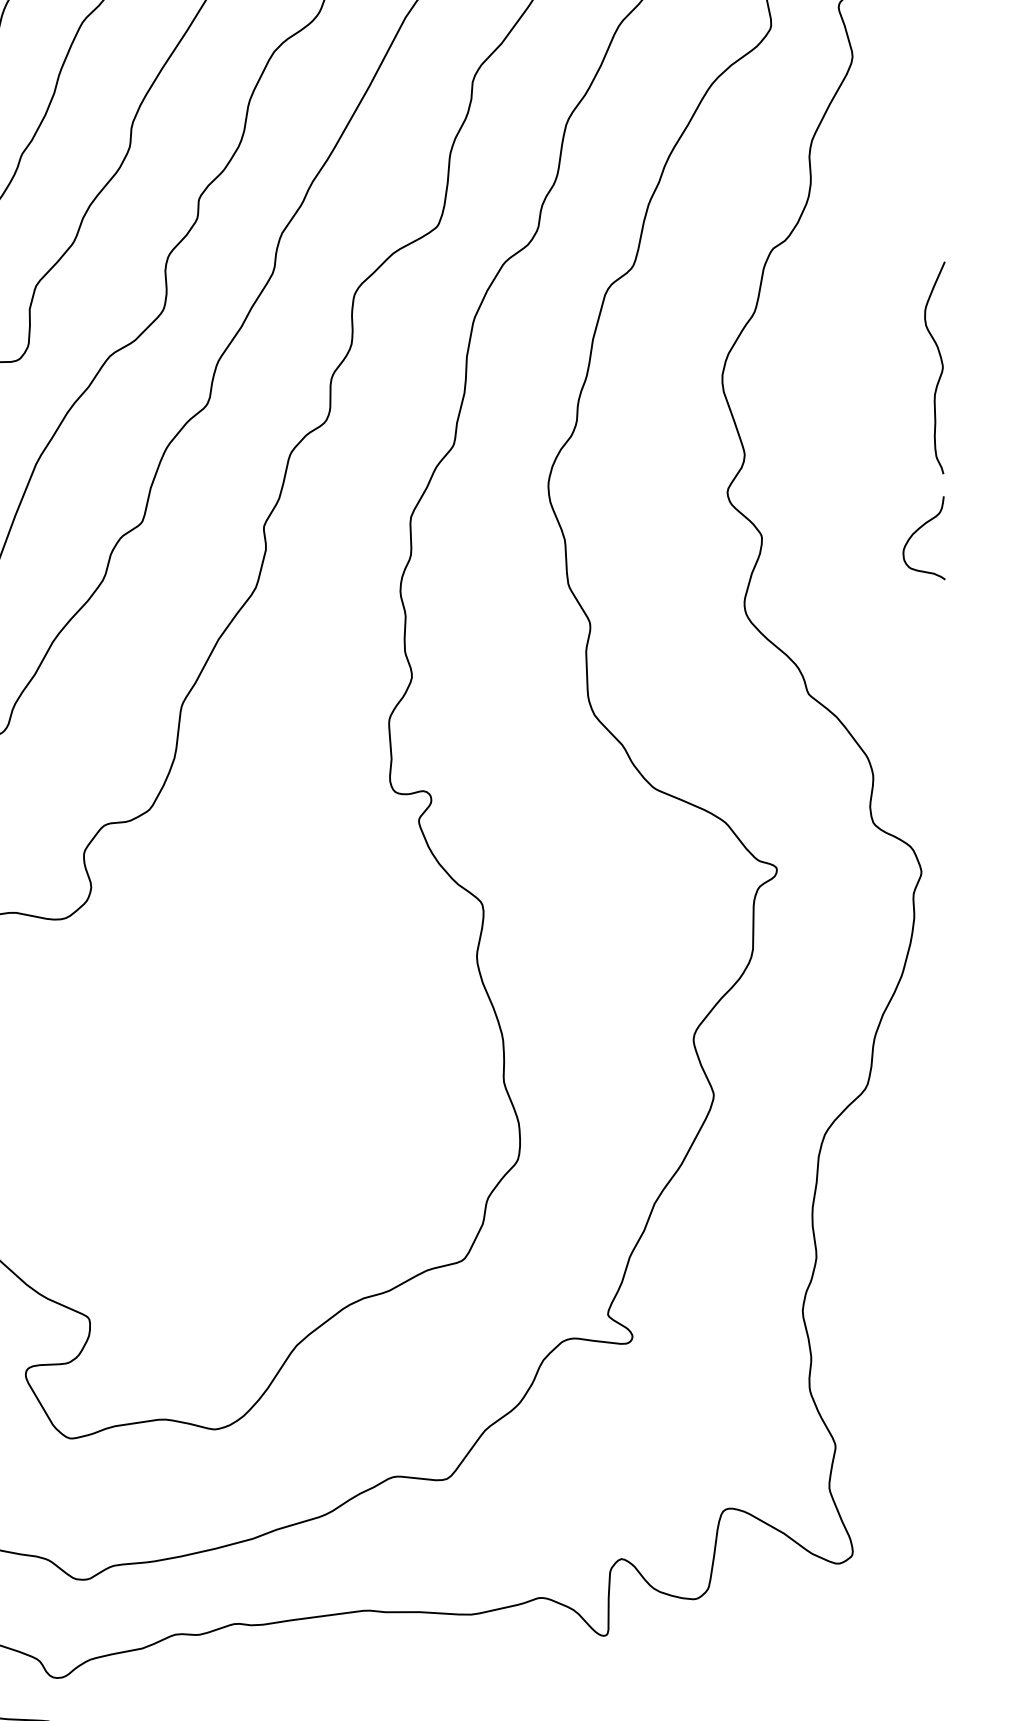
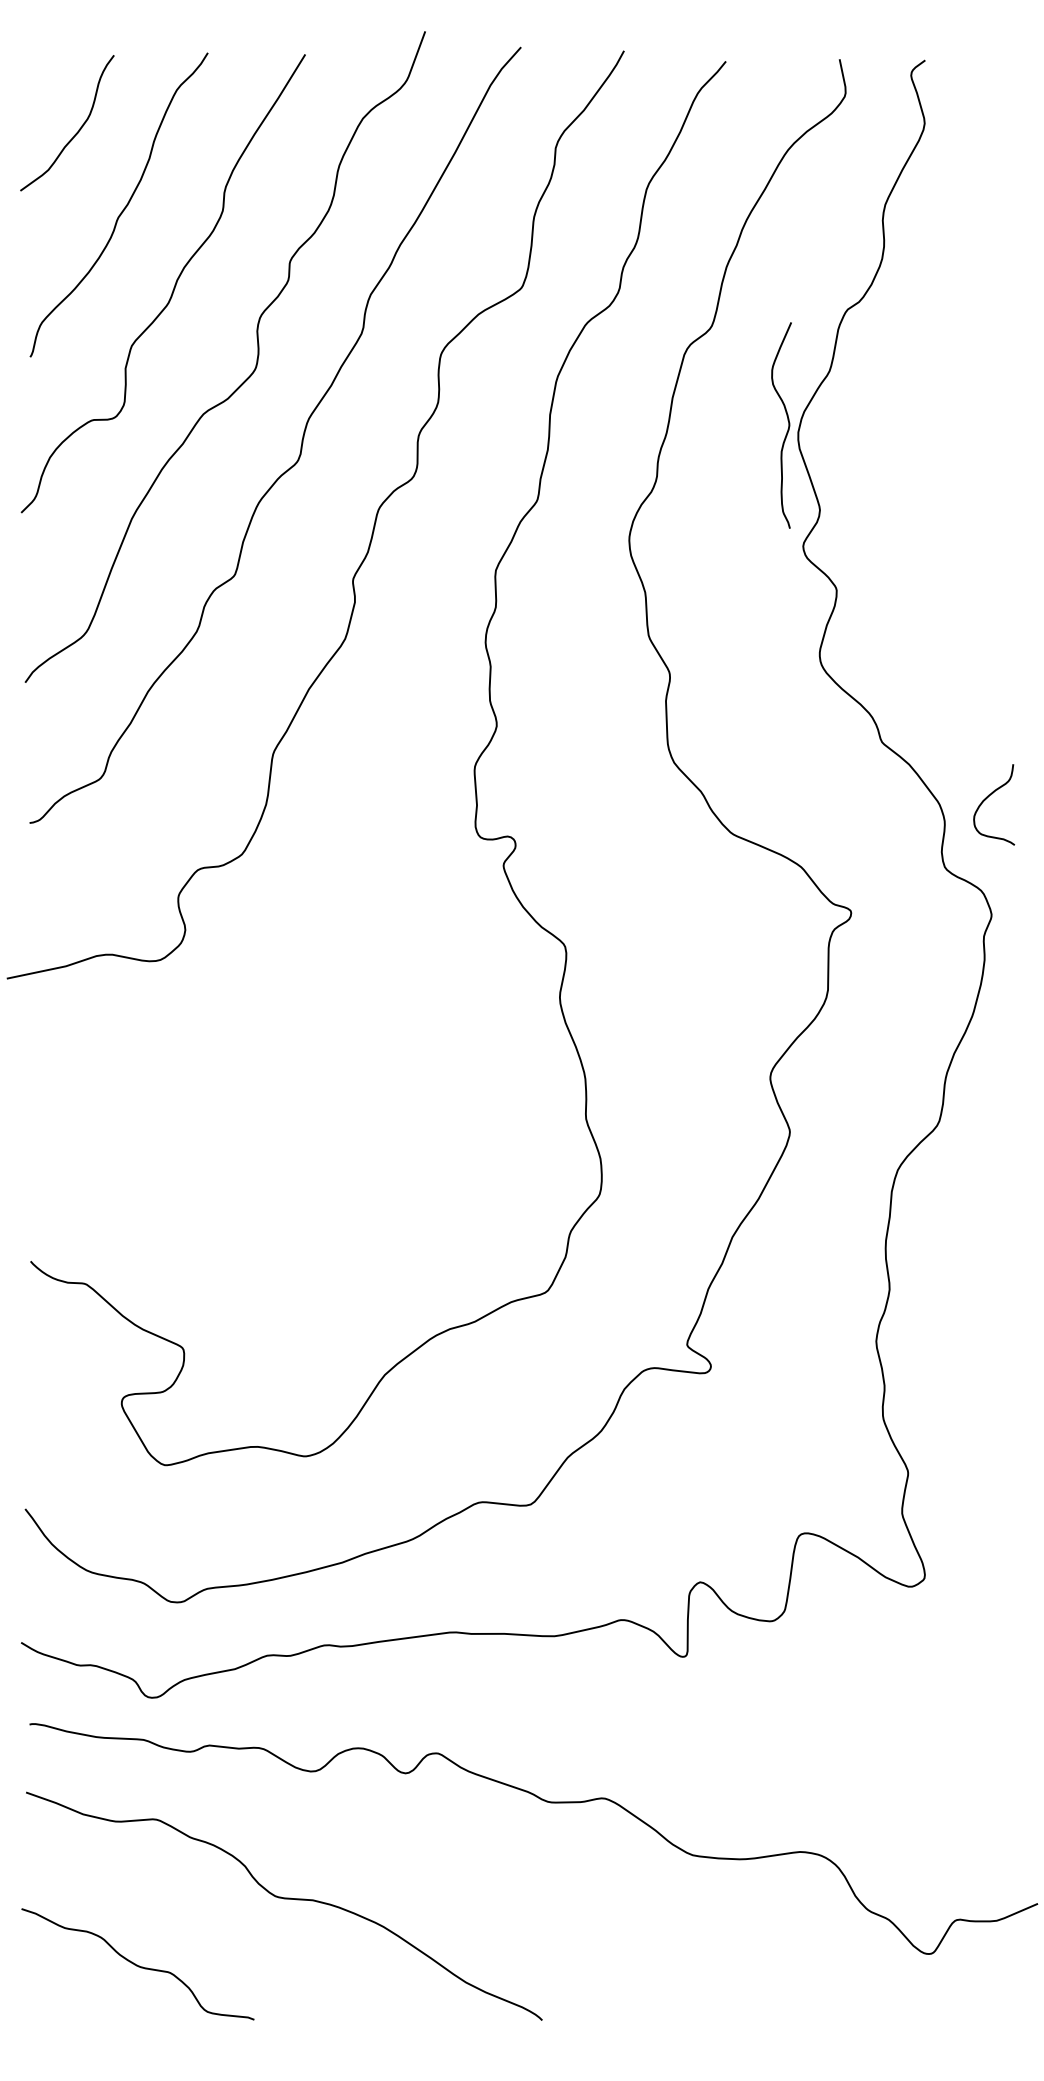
curve: (941, 367) -> (788, 425), moved
curve: (918, 530) -> (988, 797), moved

